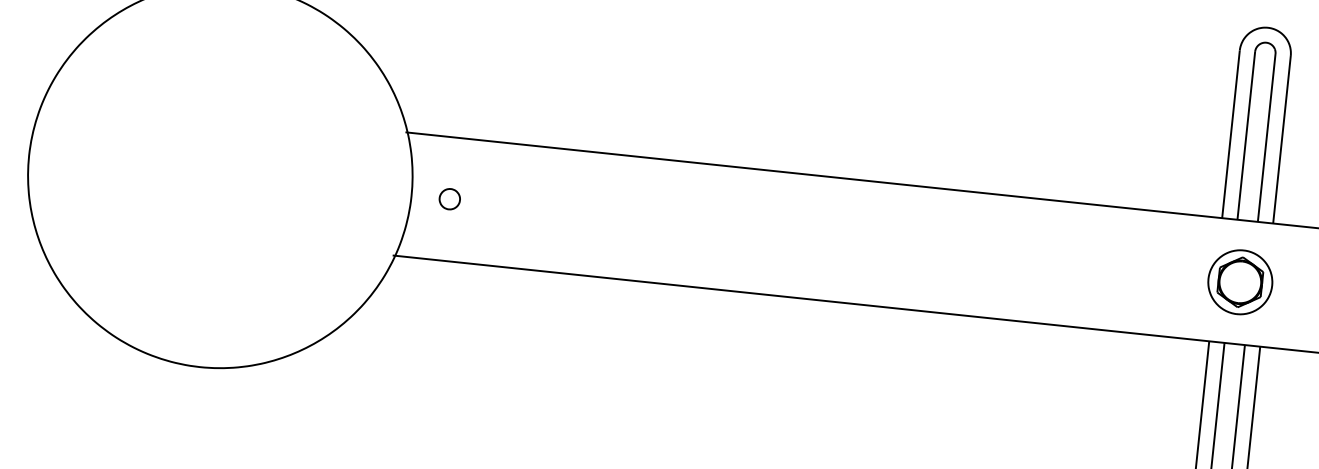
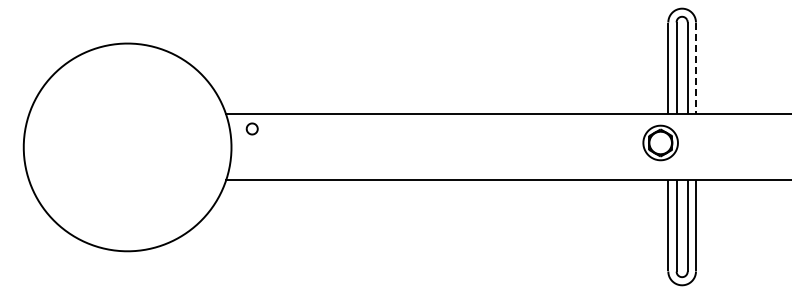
line: (1282, 140) -> (696, 68), solid -> dashed
part: (448, 198) -> (251, 128), moved
part: (1240, 281) -> (660, 142), moved

